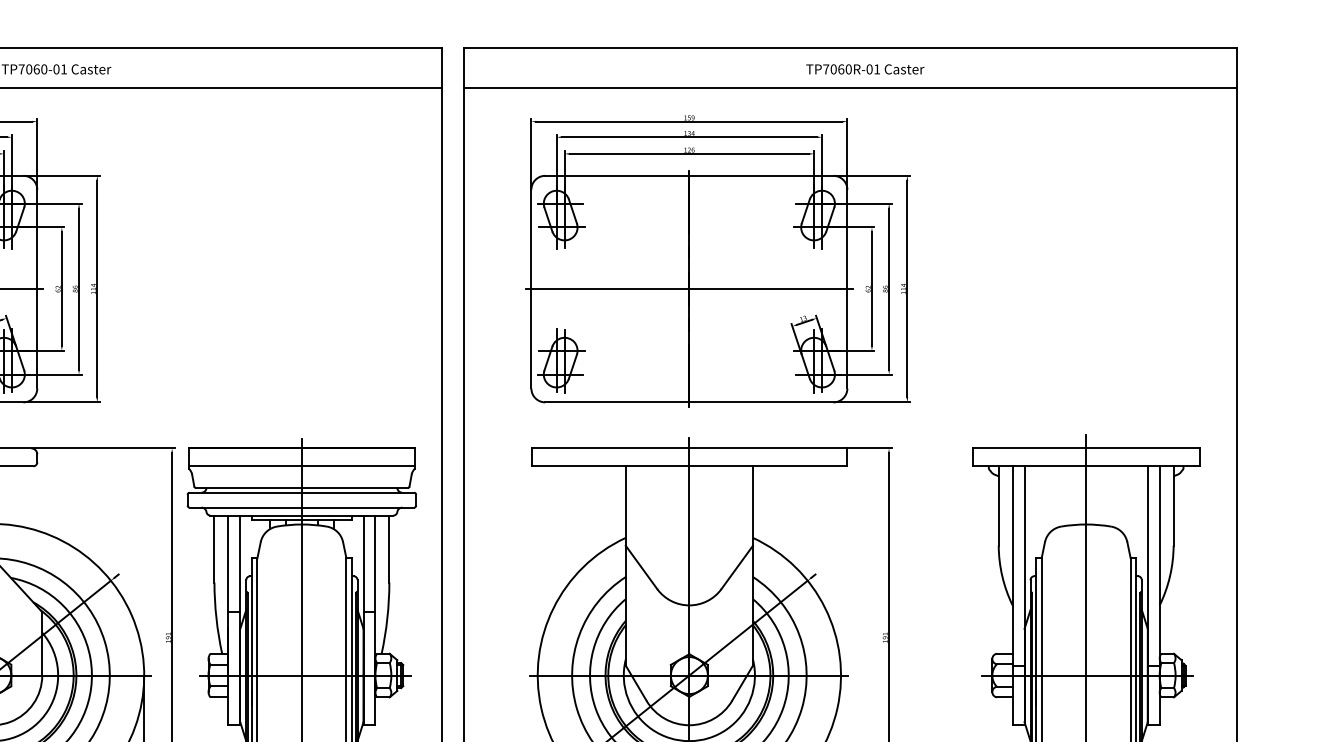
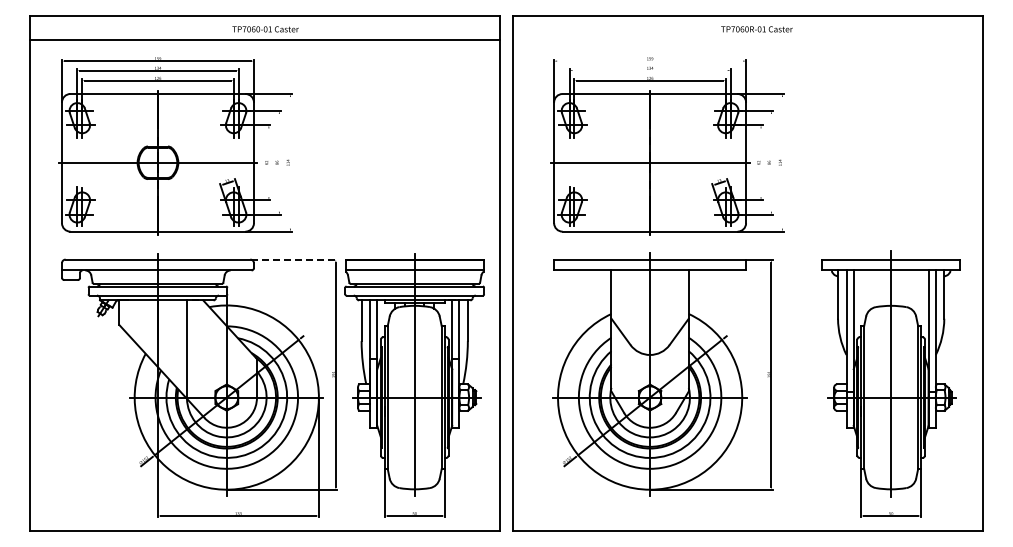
line: (849, 87) -> (747, 40), removed
line: (690, 122) -> (650, 61), removed
line: (688, 137) -> (649, 70), removed
line: (61, 288) -> (268, 162), removed
line: (79, 288) -> (279, 162), removed
line: (97, 288) -> (290, 162), removed
line: (872, 288) -> (761, 162), removed
line: (889, 288) -> (771, 162), removed
line: (907, 288) -> (782, 162), removed
line: (103, 448) -> (294, 259), solid -> dashed

